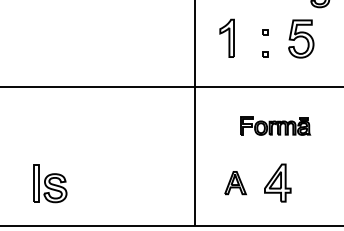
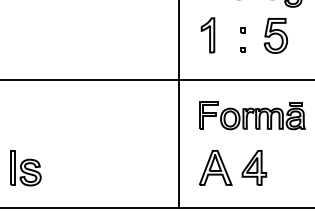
part: (275, 125) -> (252, 115), size x1.67
part: (235, 182) -> (215, 167), size x1.67
part: (50, 183) -> (26, 168), moved

